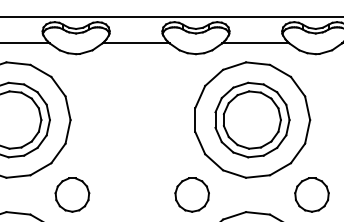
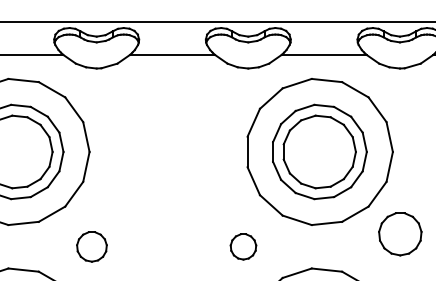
part: (72, 194) -> (92, 246), size x0.7
part: (191, 194) -> (242, 246), size x0.6
part: (311, 194) -> (399, 233), moved

